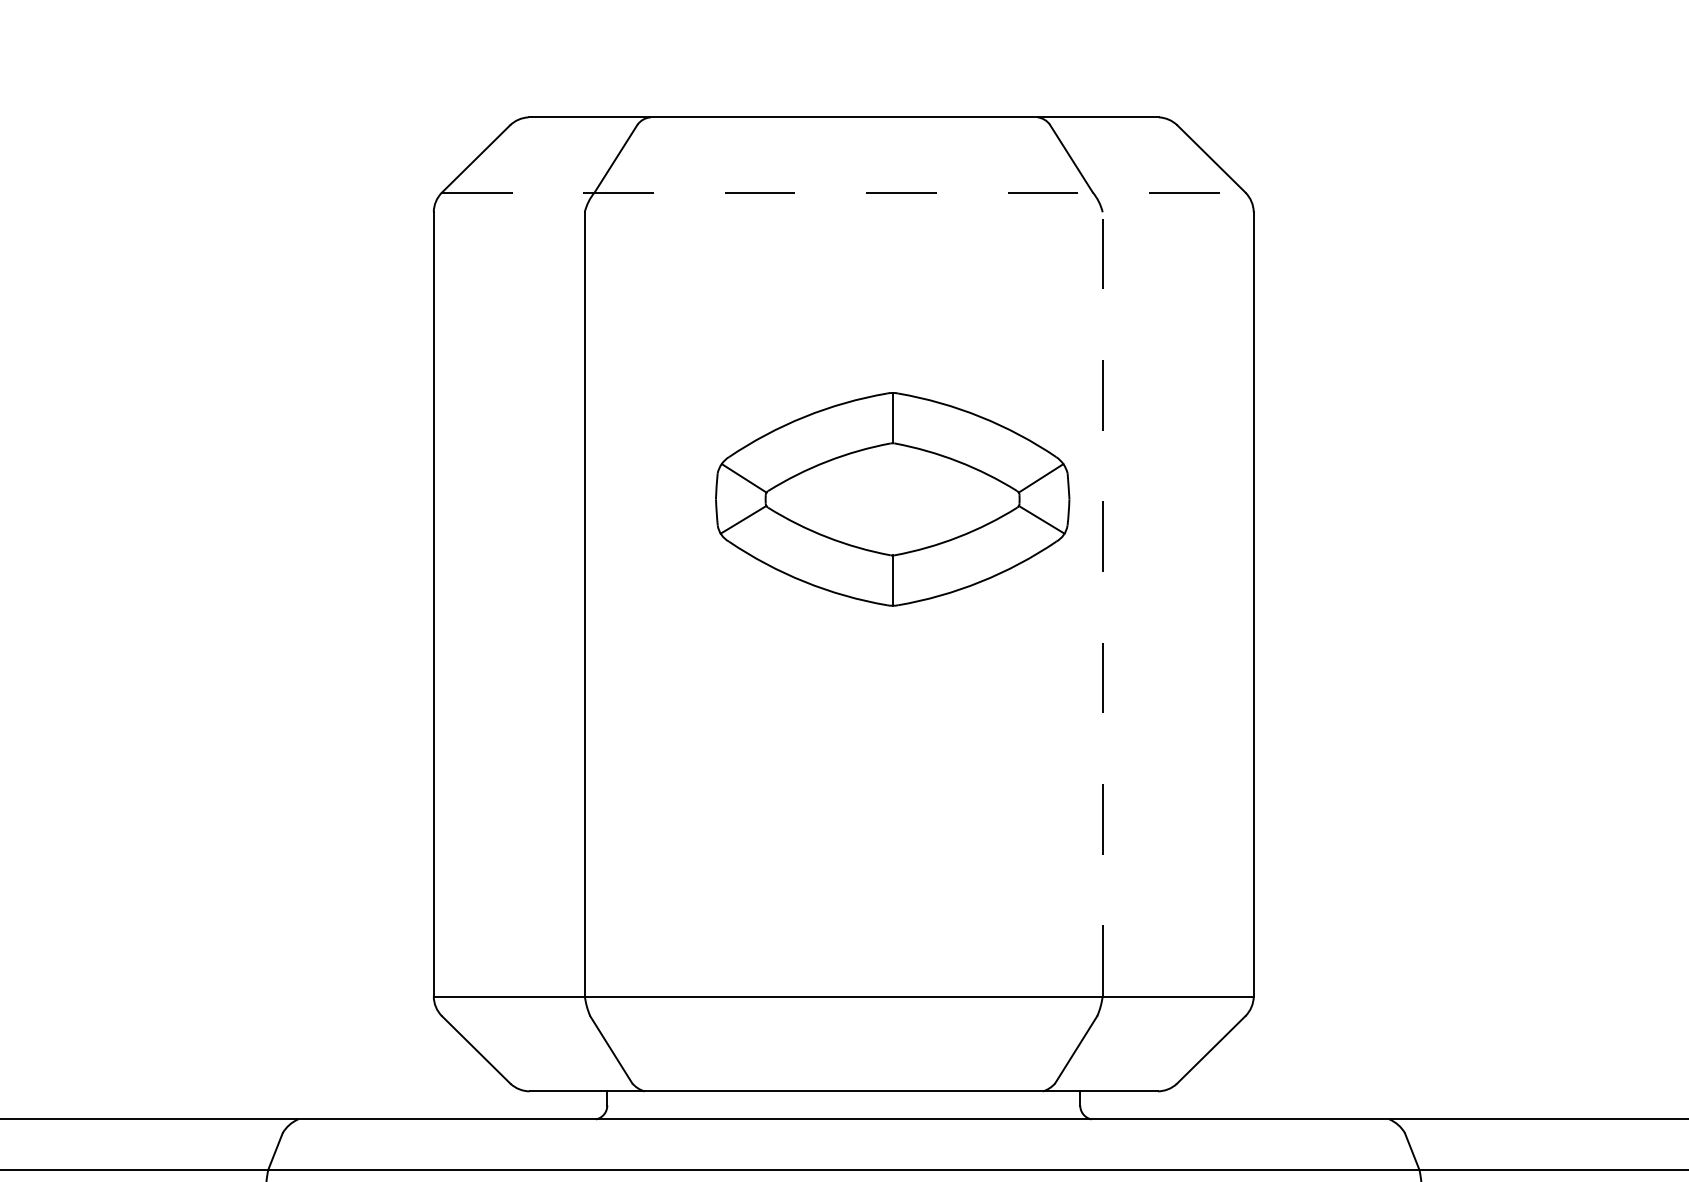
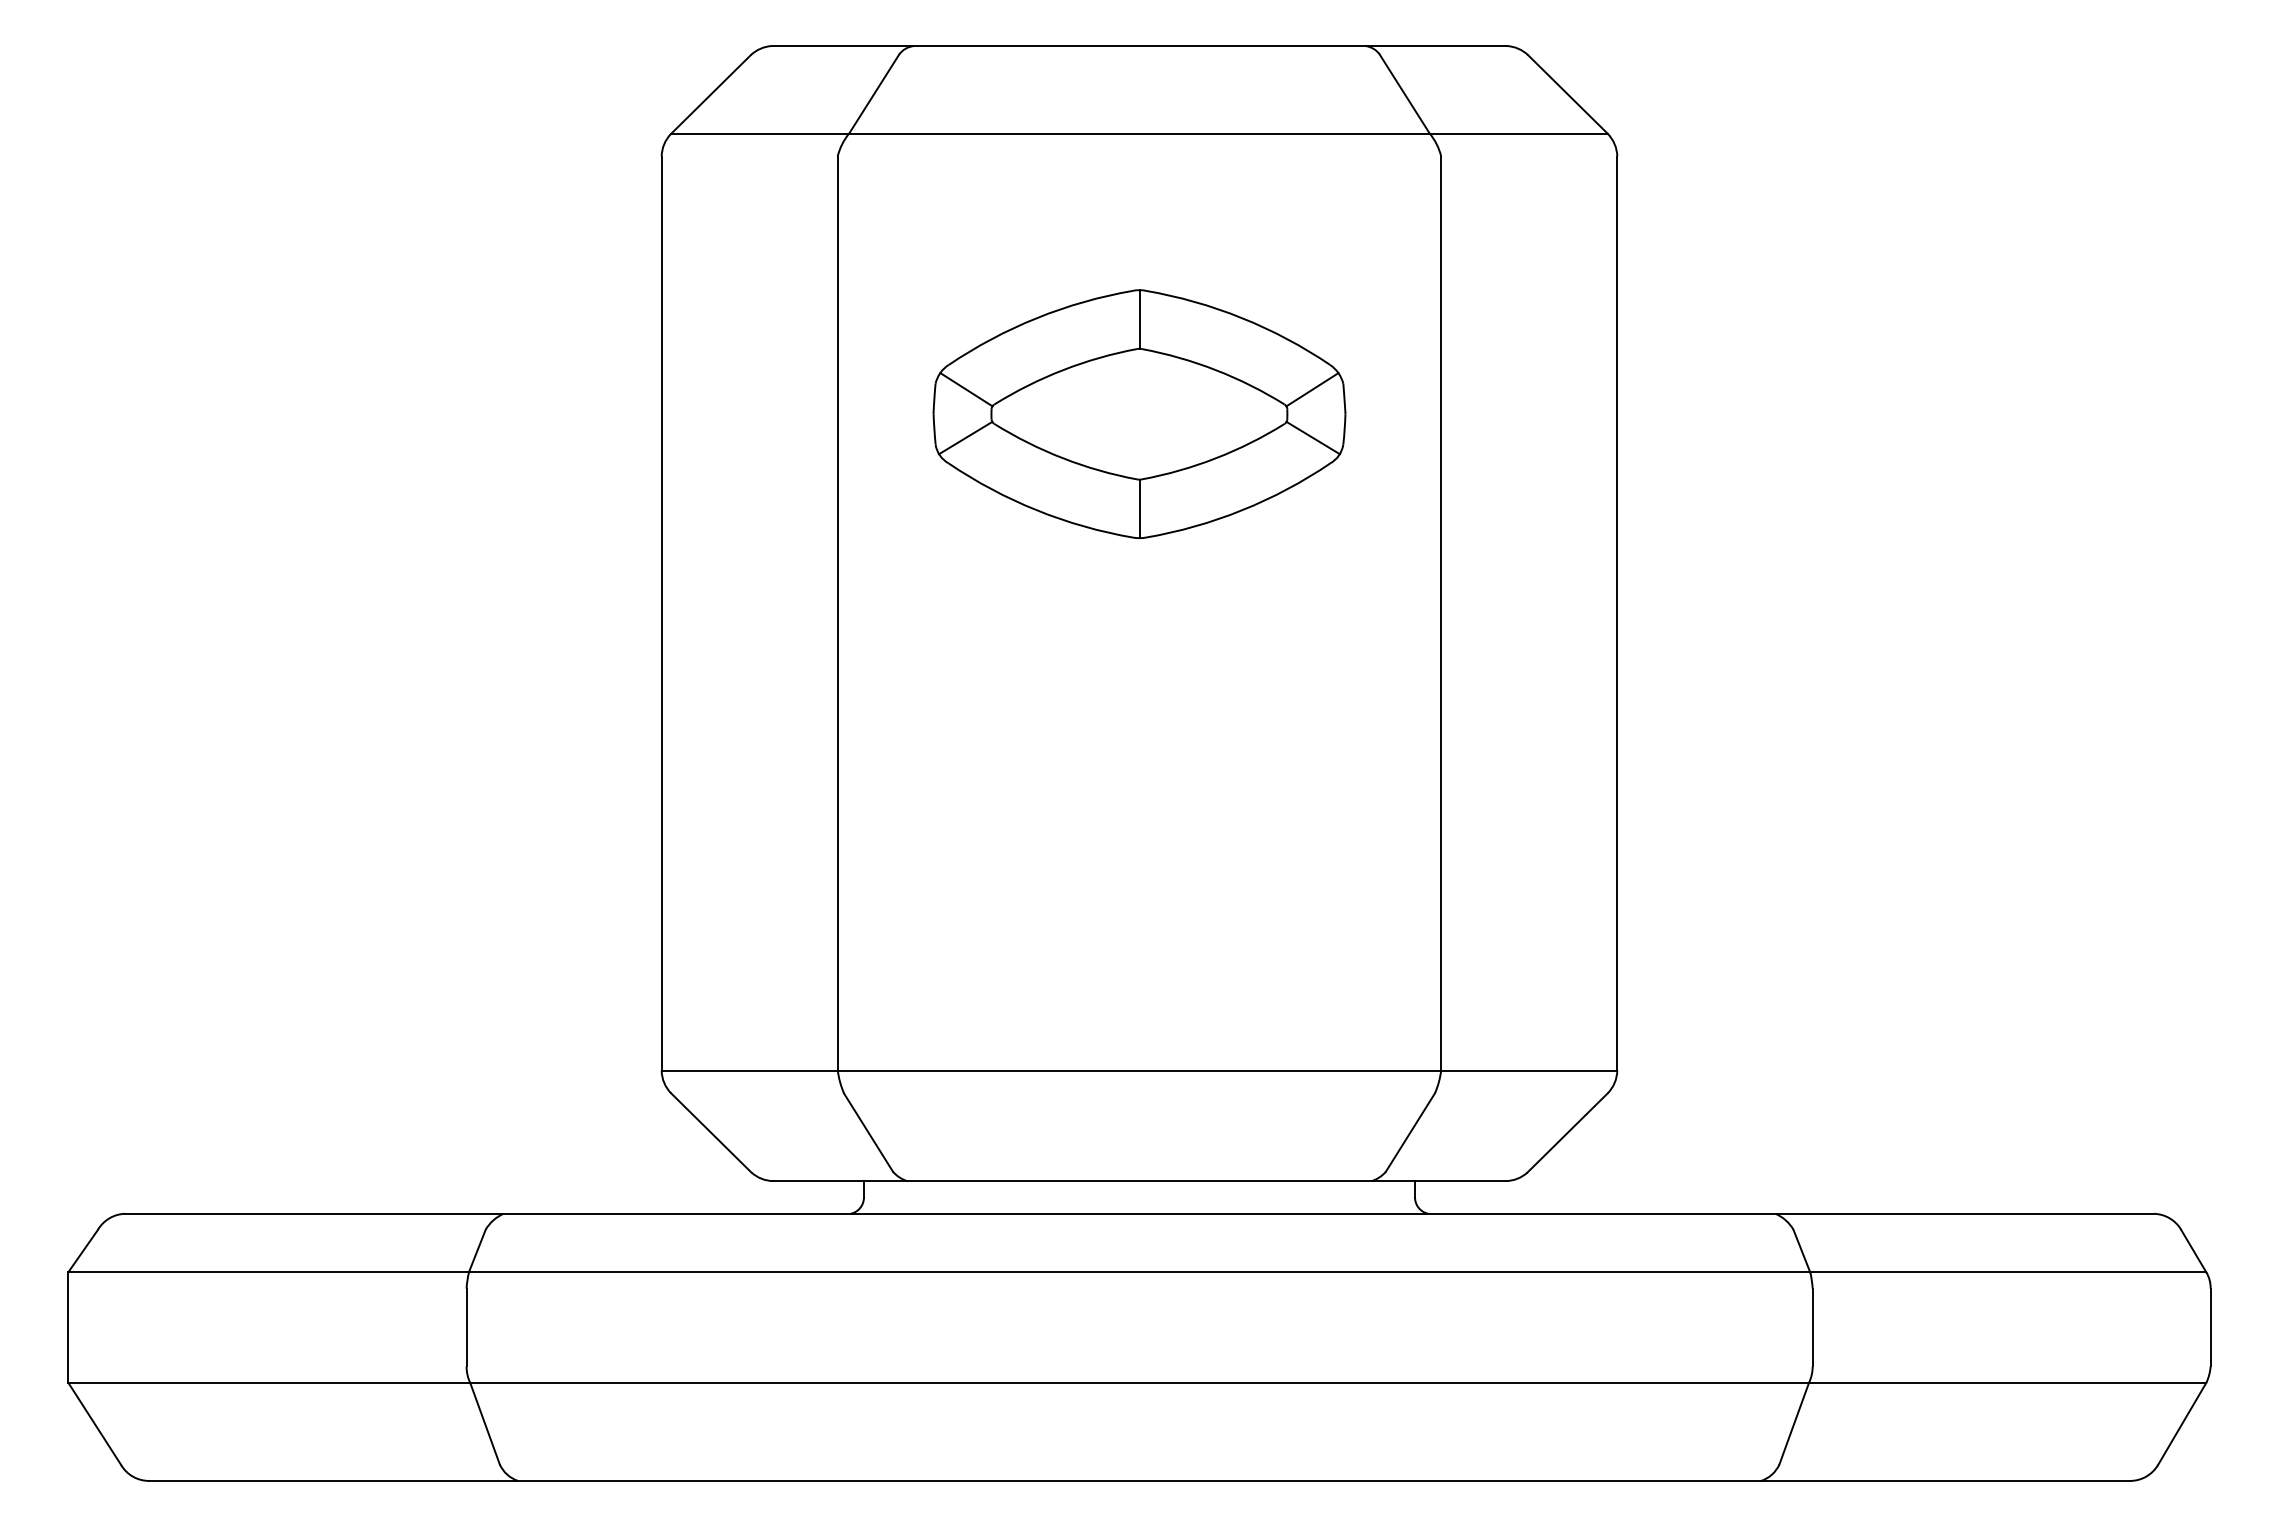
line: (843, 192) -> (1139, 133), dashed -> solid
part: (892, 498) -> (1139, 413), moved
line: (1102, 604) -> (1441, 613), dashed -> solid

